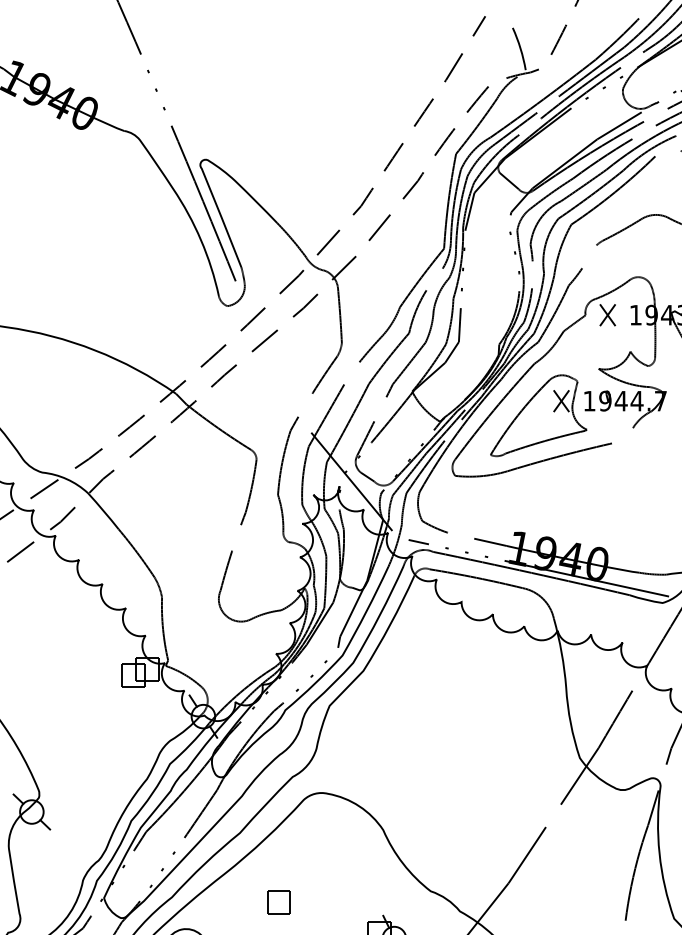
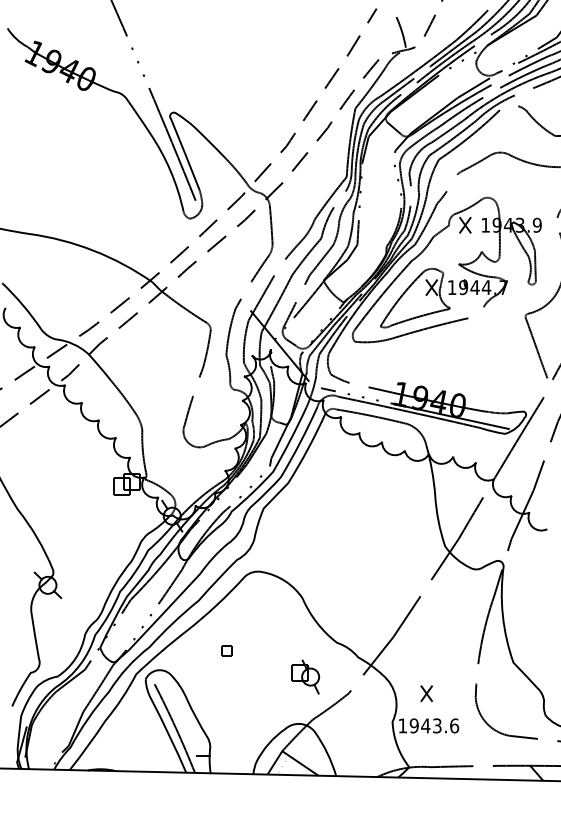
part: (278, 901) -> (226, 650), size x0.6

